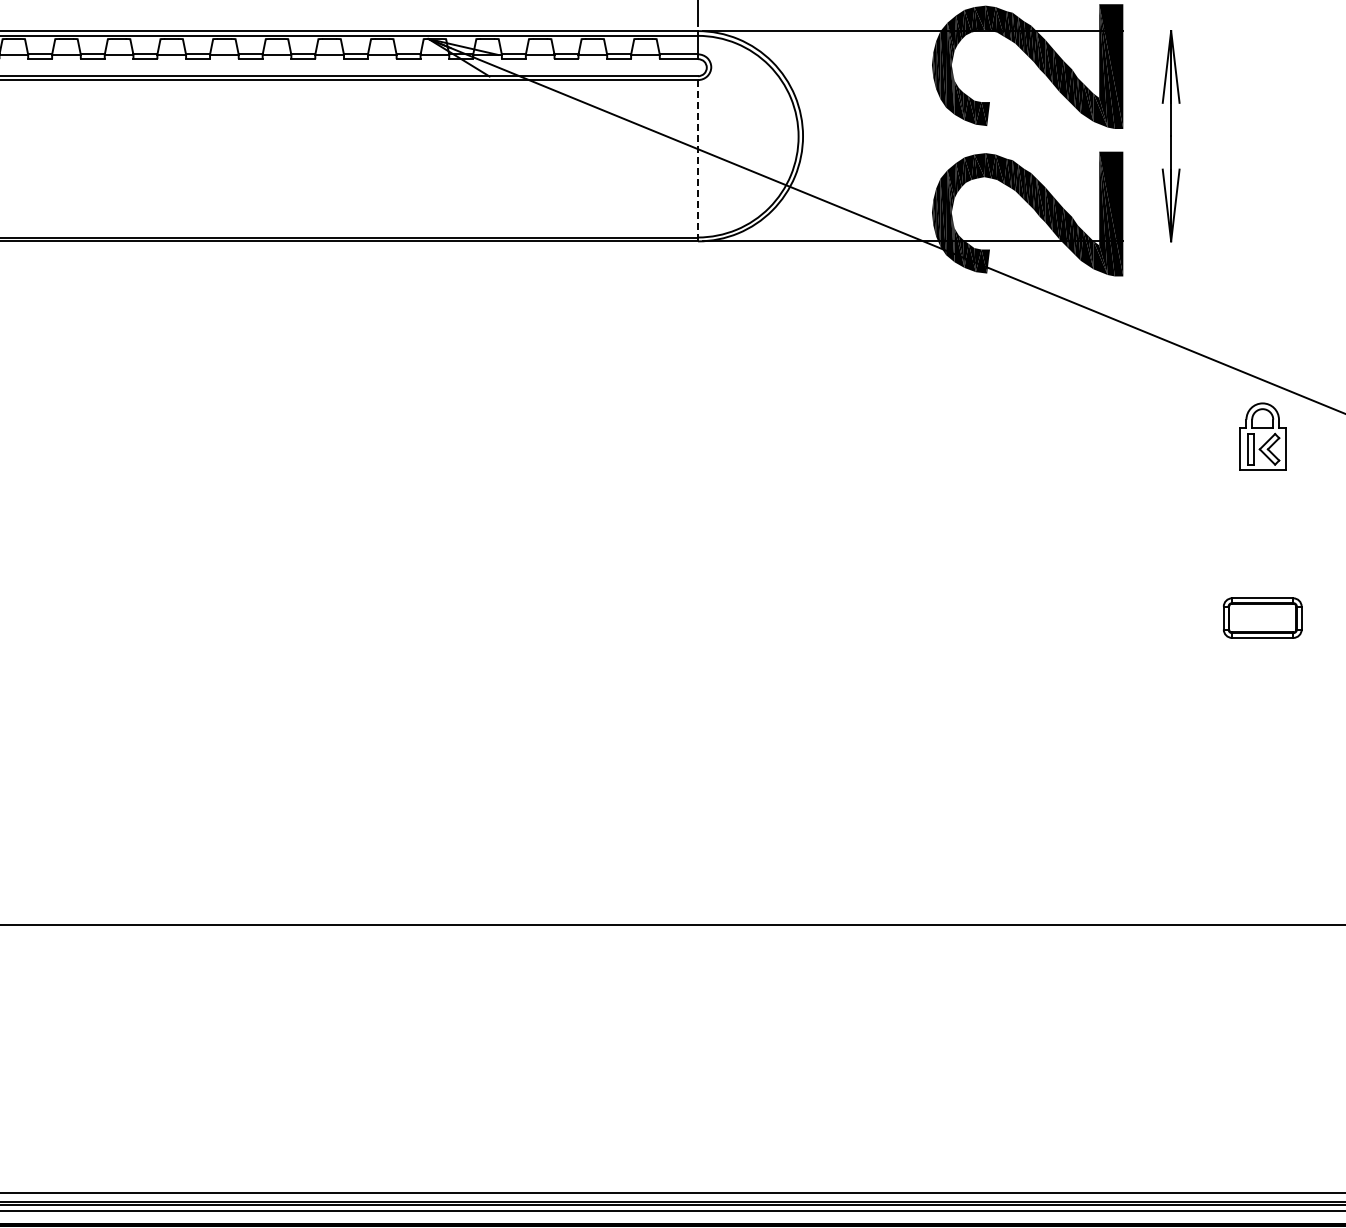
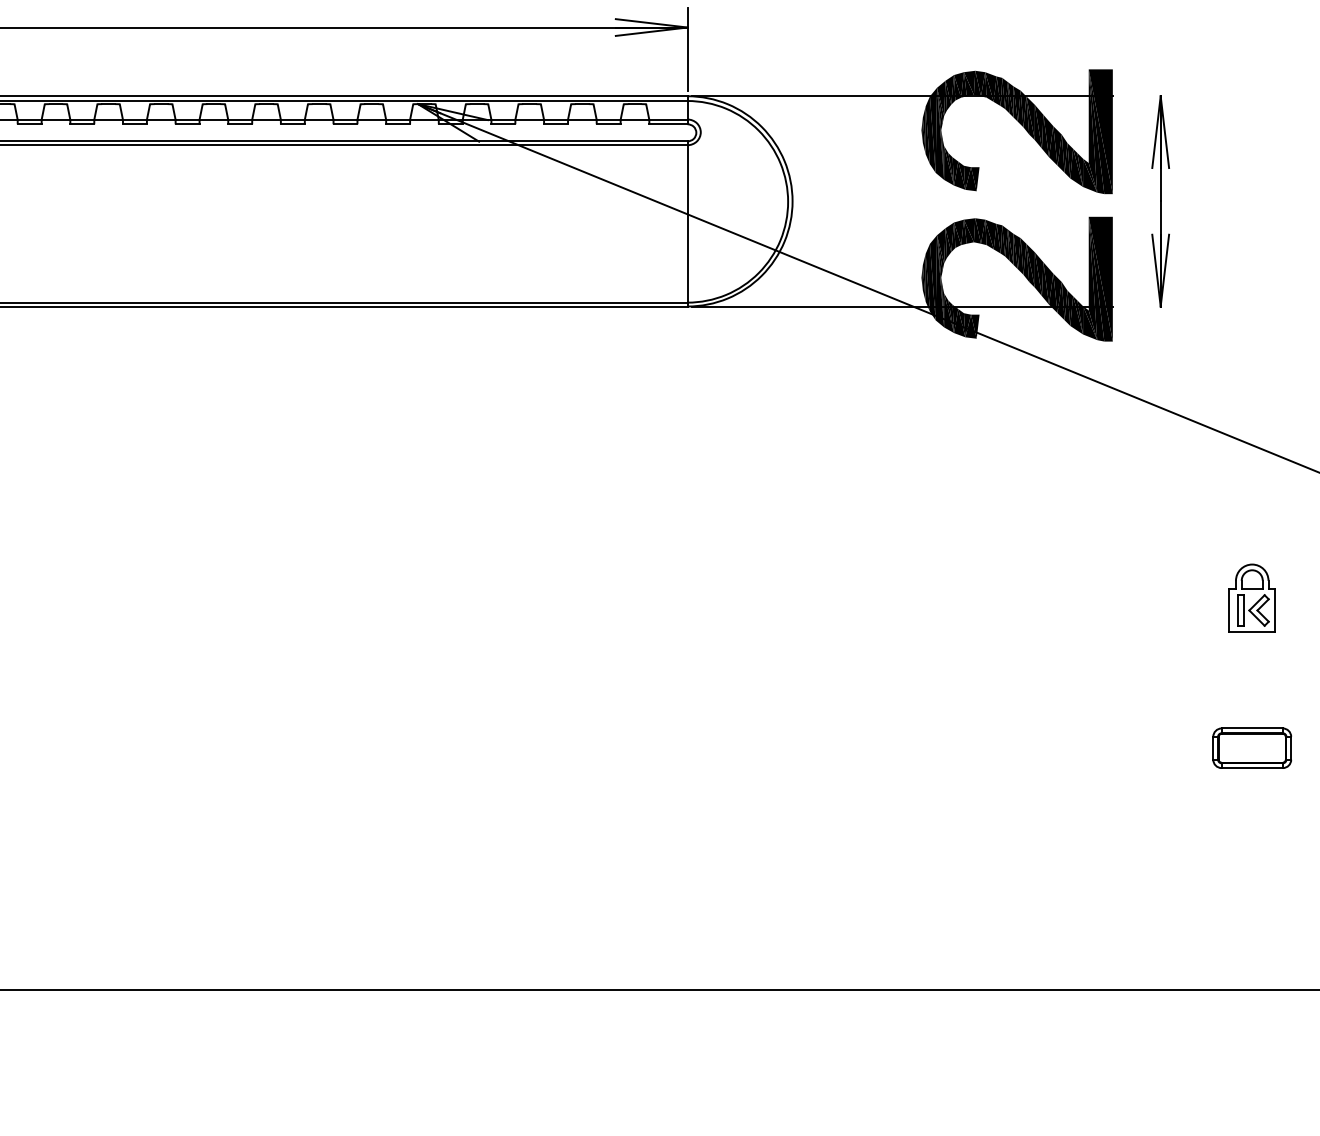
line: (698, 158) -> (688, 223), dashed -> solid
part: (1262, 436) -> (1252, 597), moved
part: (1262, 617) -> (1252, 747), moved

